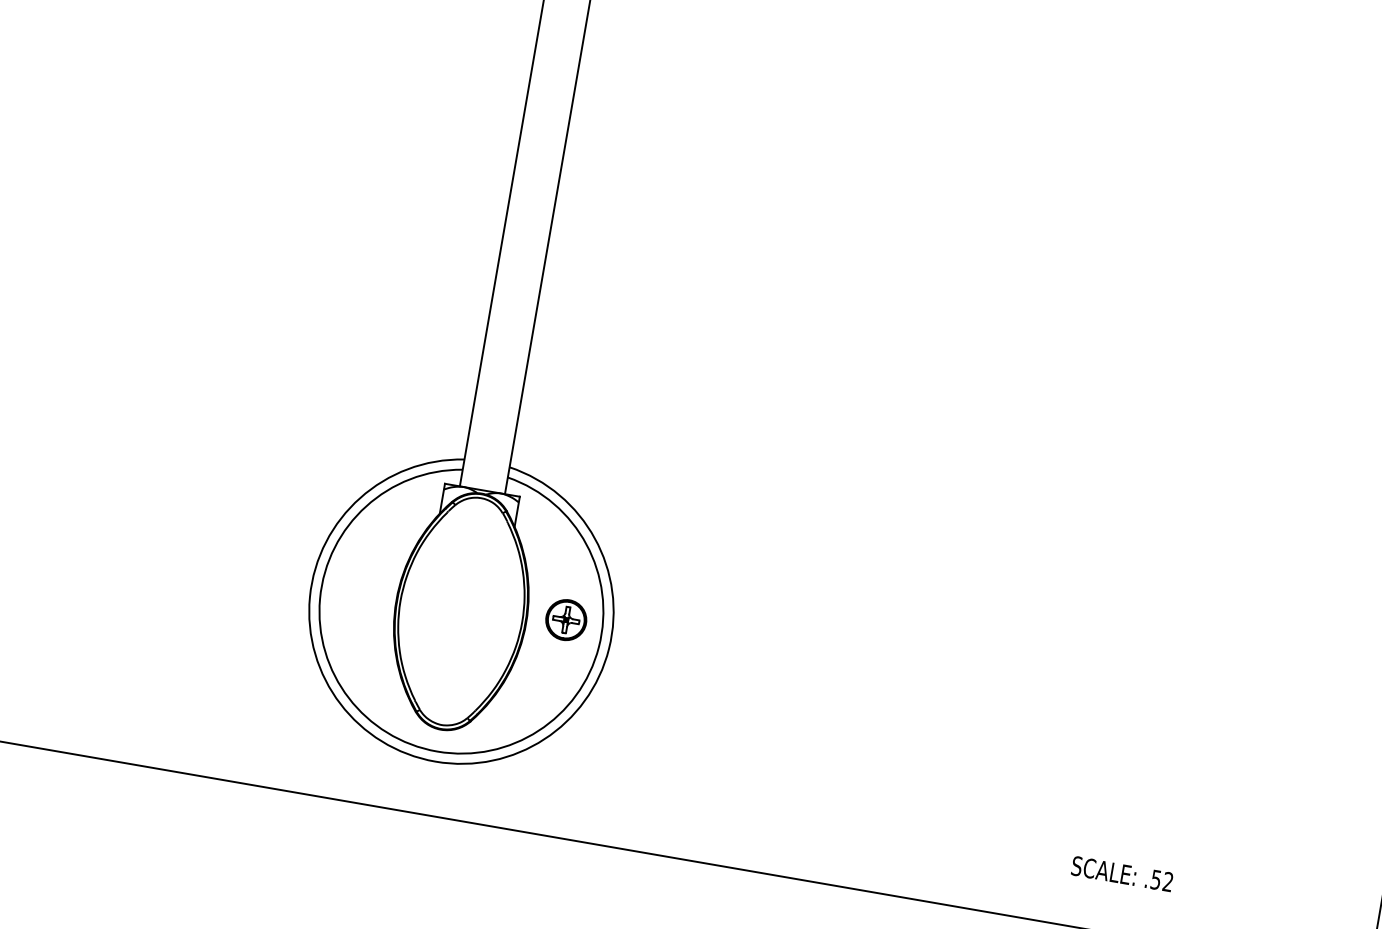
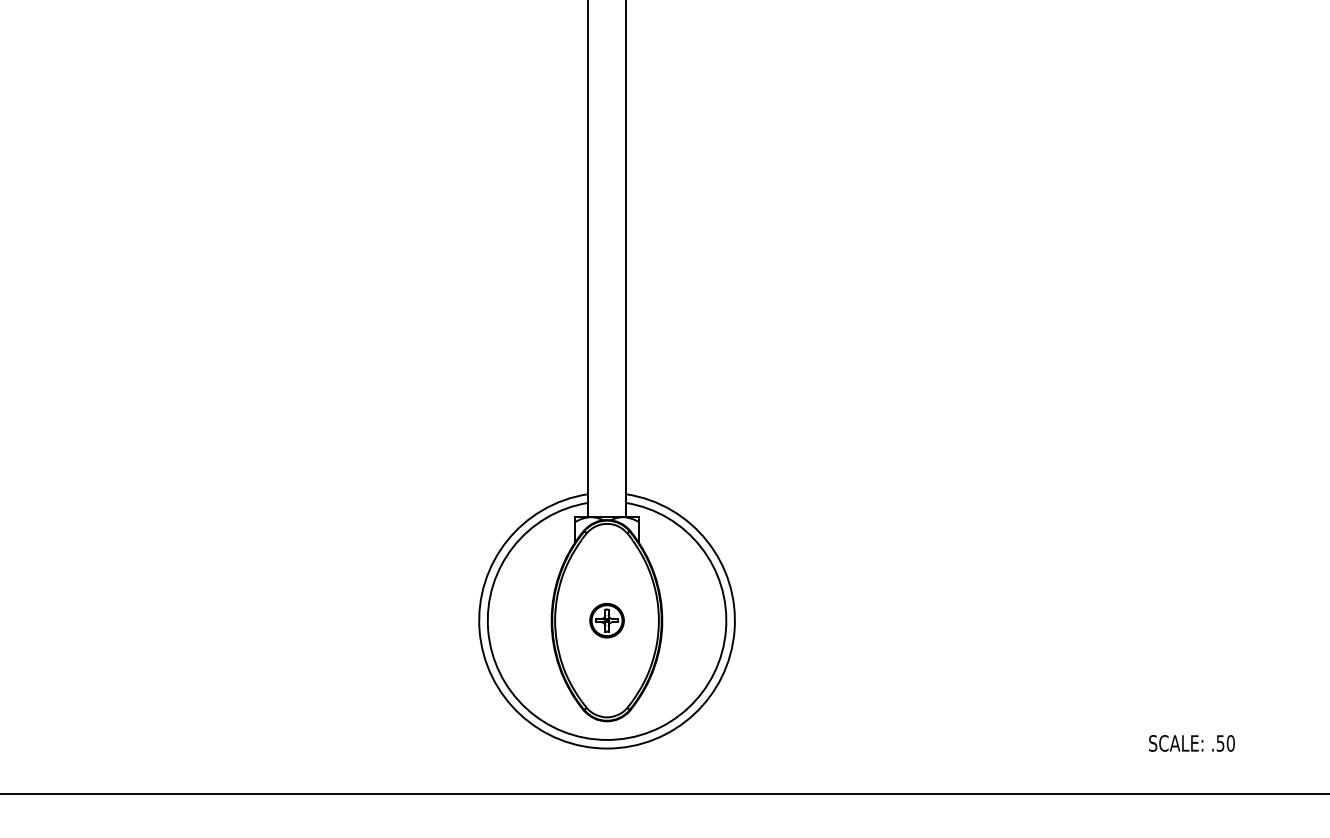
part: (565, 619) -> (606, 620), moved
text: (1167, 881) -> (1230, 743), .52 -> .50

